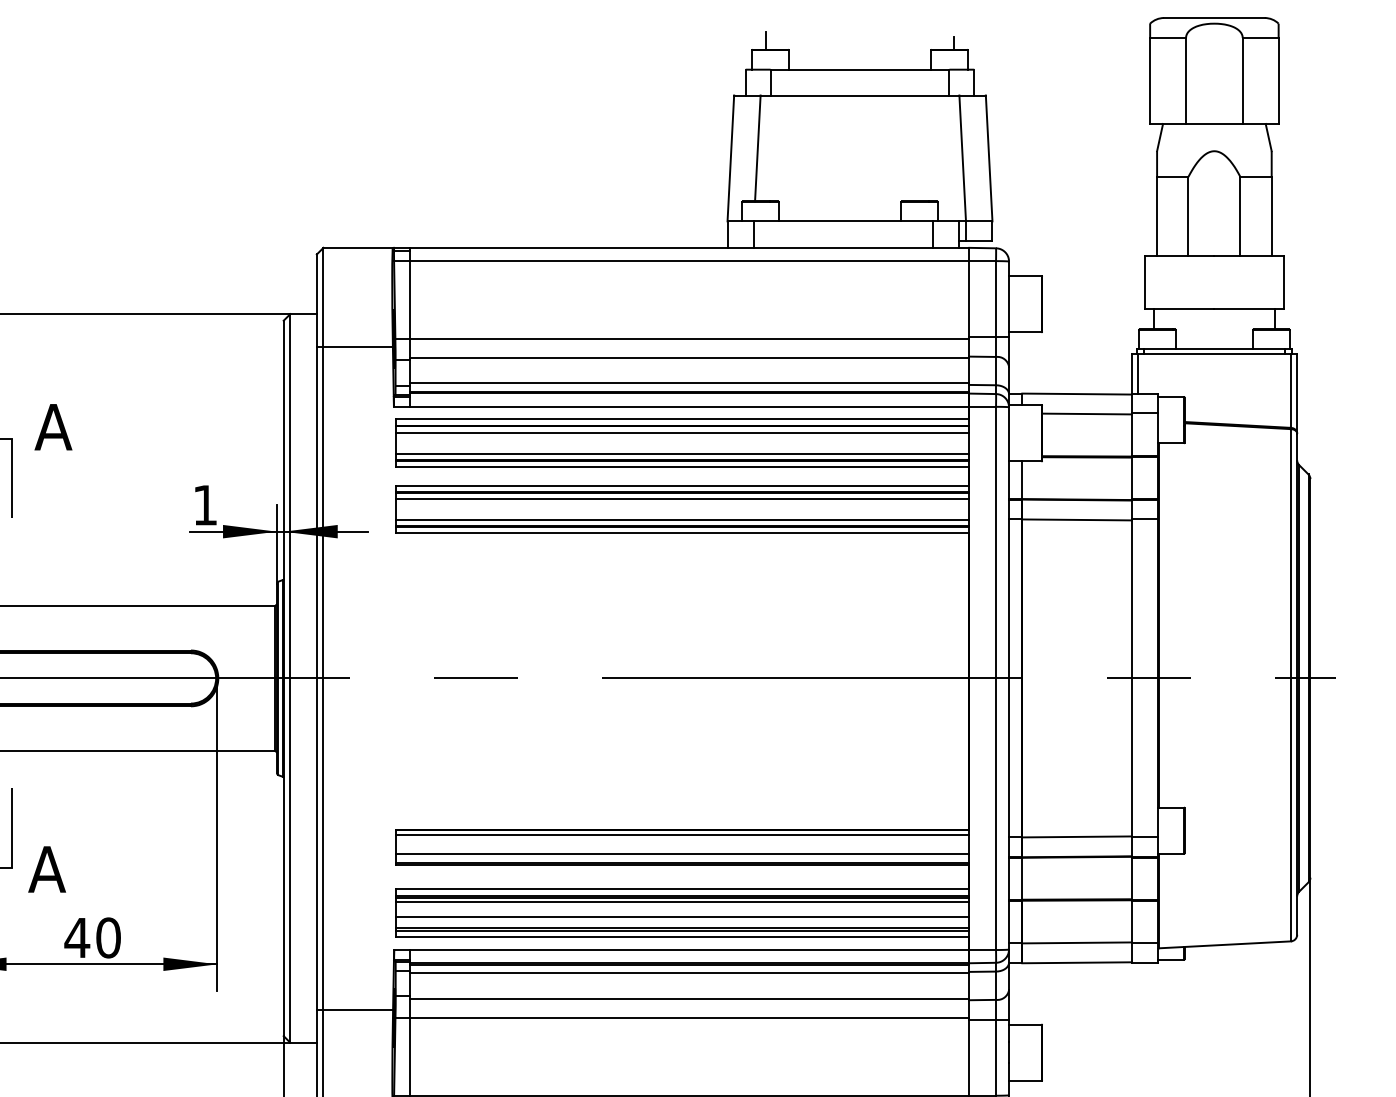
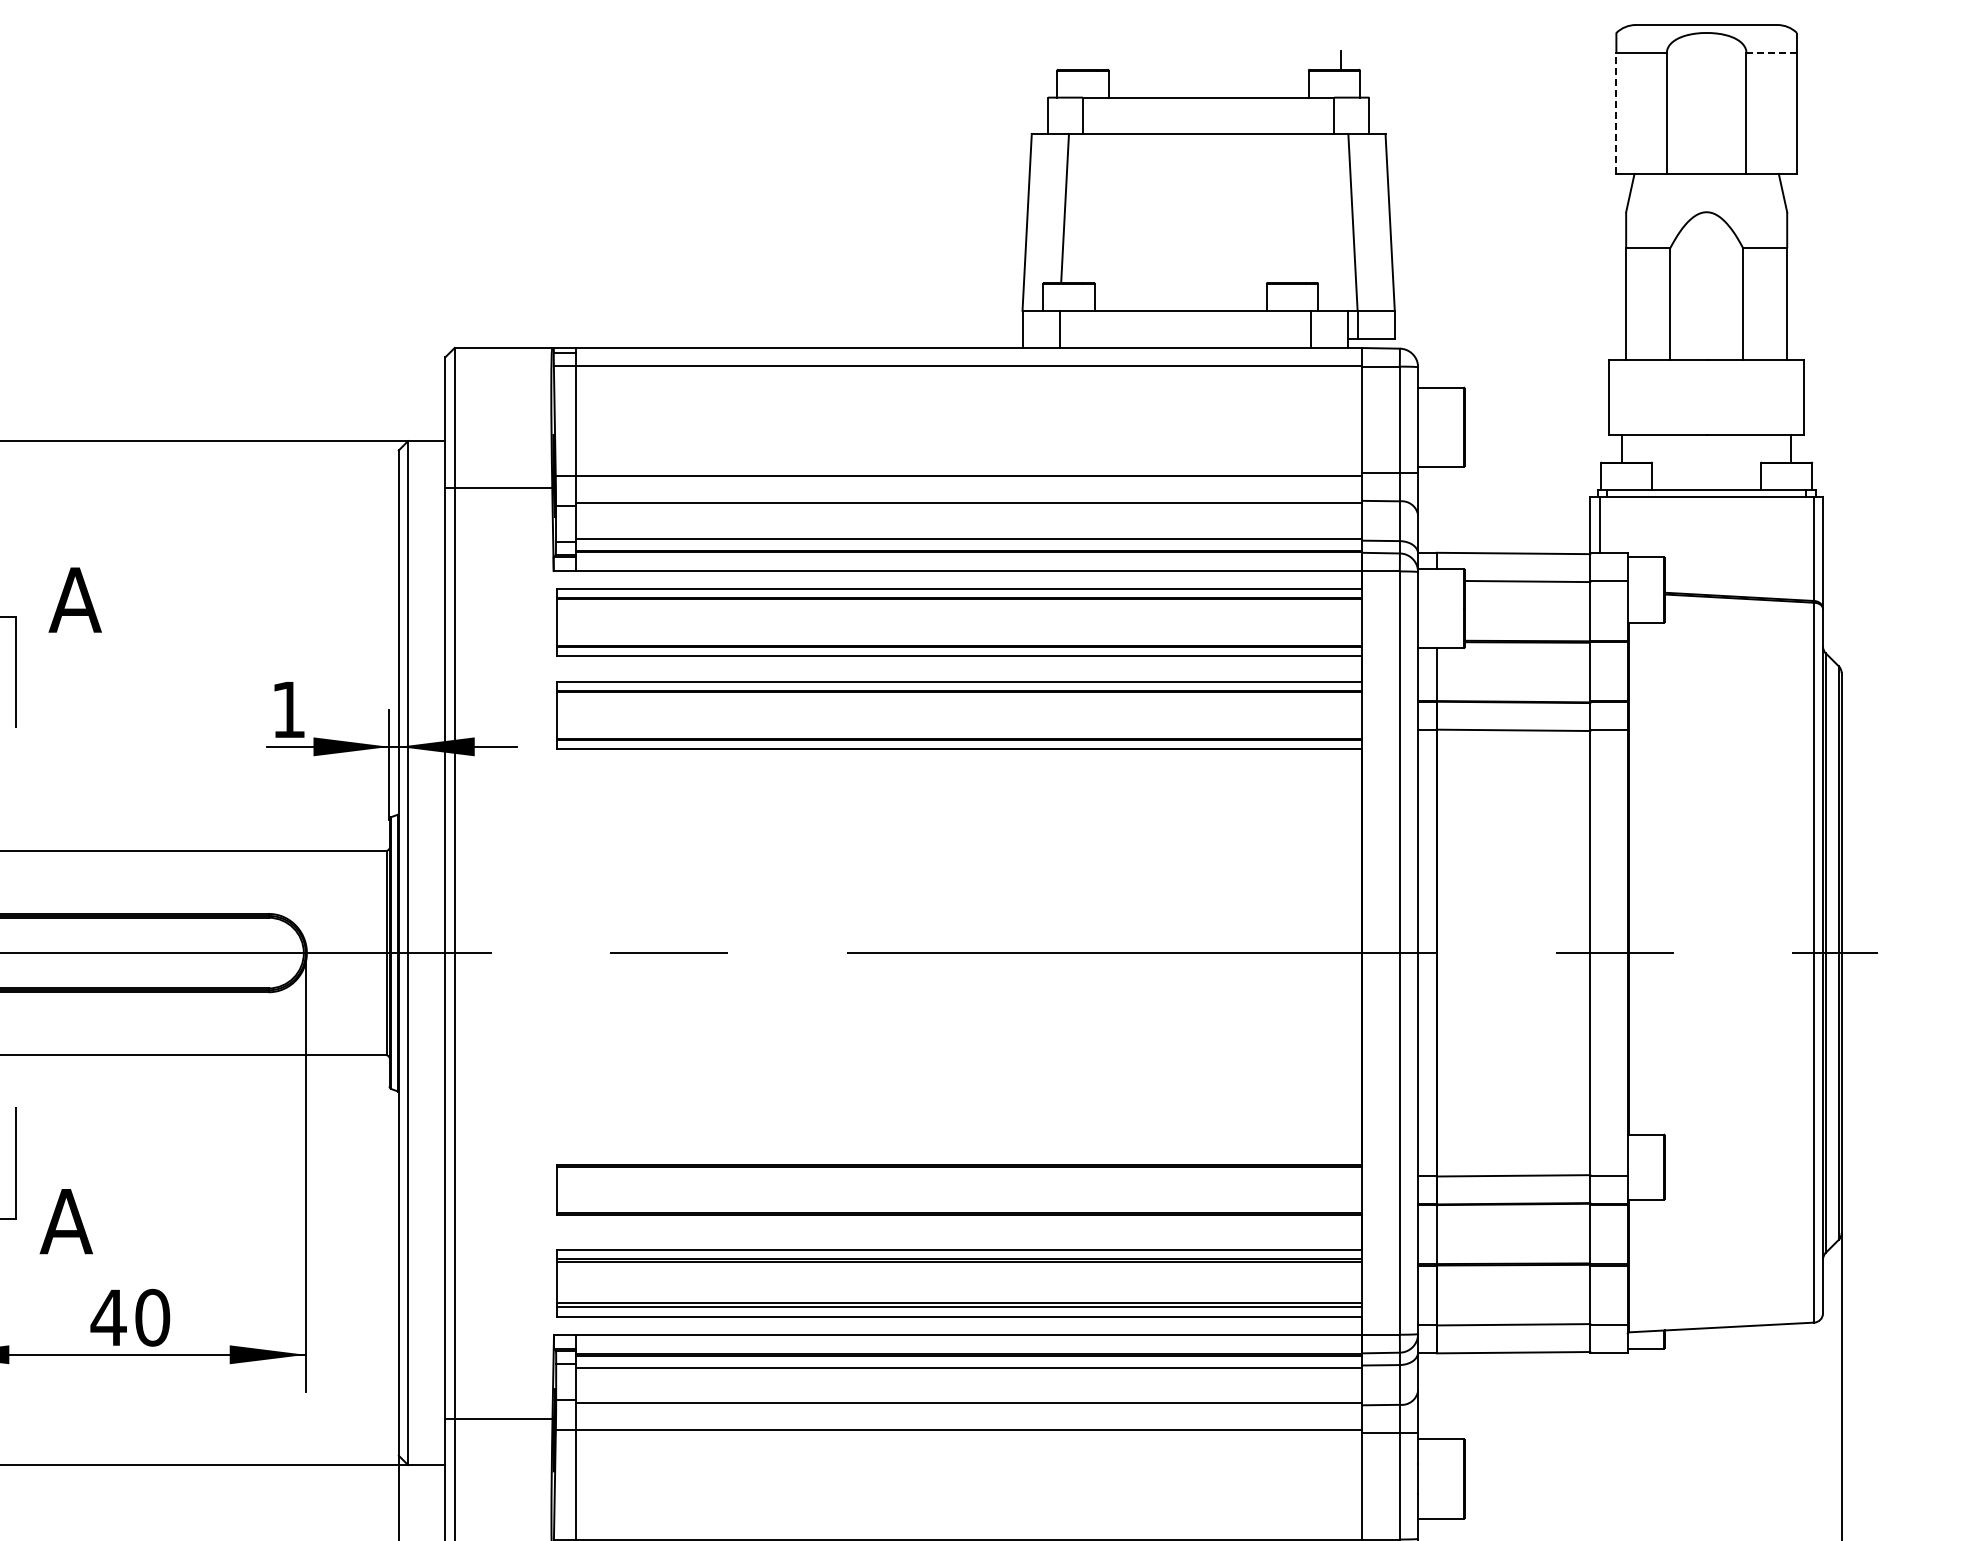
line: (1260, 37) -> (1771, 52), solid -> dashed
line: (765, 40) -> (1076, 56), removed
line: (1150, 80) -> (1616, 113), solid -> dashed
line: (682, 433) -> (959, 608), removed
line: (682, 453) -> (959, 637), removed
line: (682, 499) -> (959, 701), removed
line: (682, 520) -> (959, 730), removed
line: (682, 834) -> (959, 1172), removed
line: (682, 853) -> (959, 1199), removed
line: (682, 901) -> (959, 1266), removed
line: (682, 917) -> (959, 1289), removed

